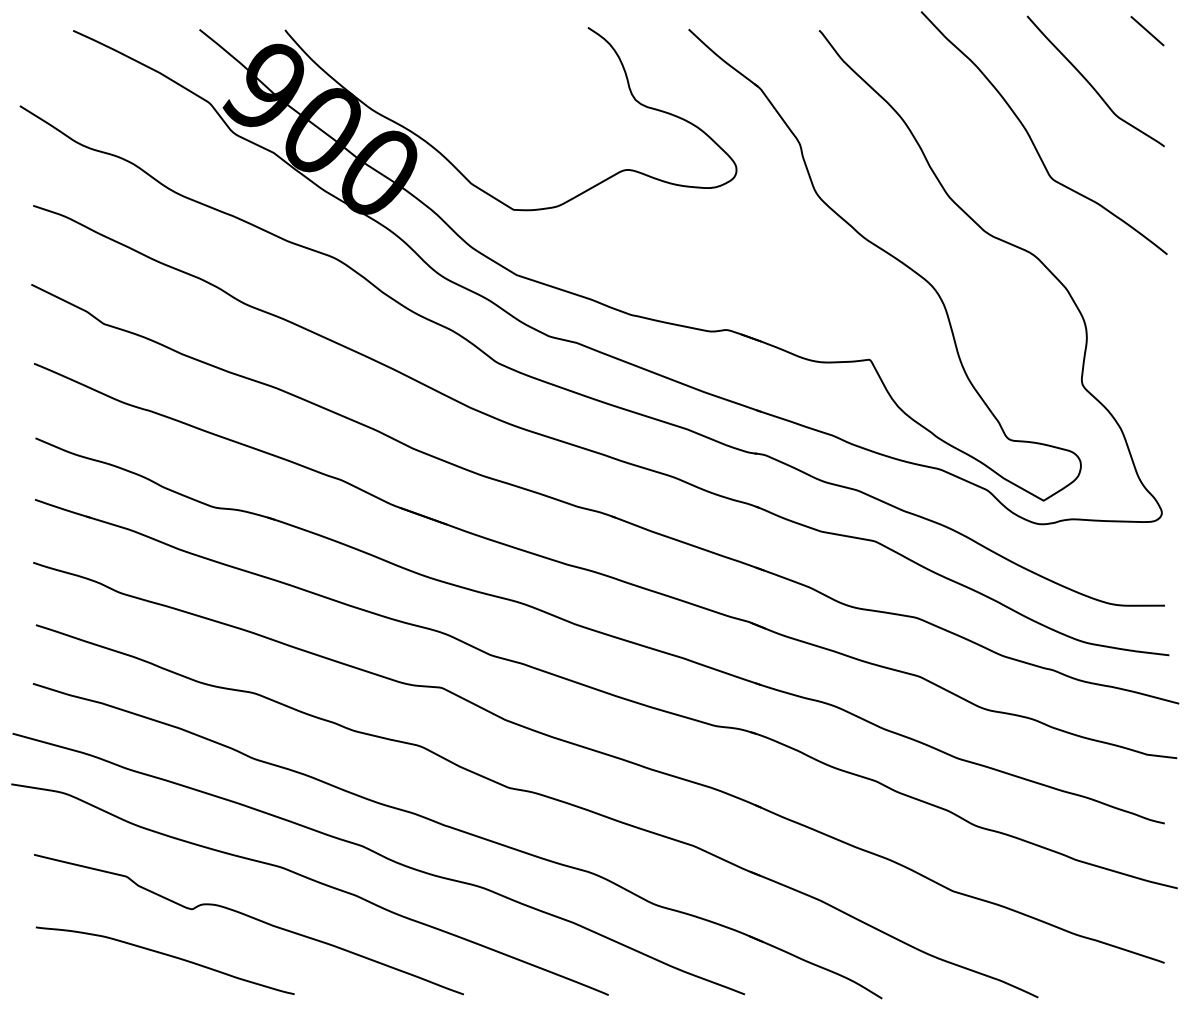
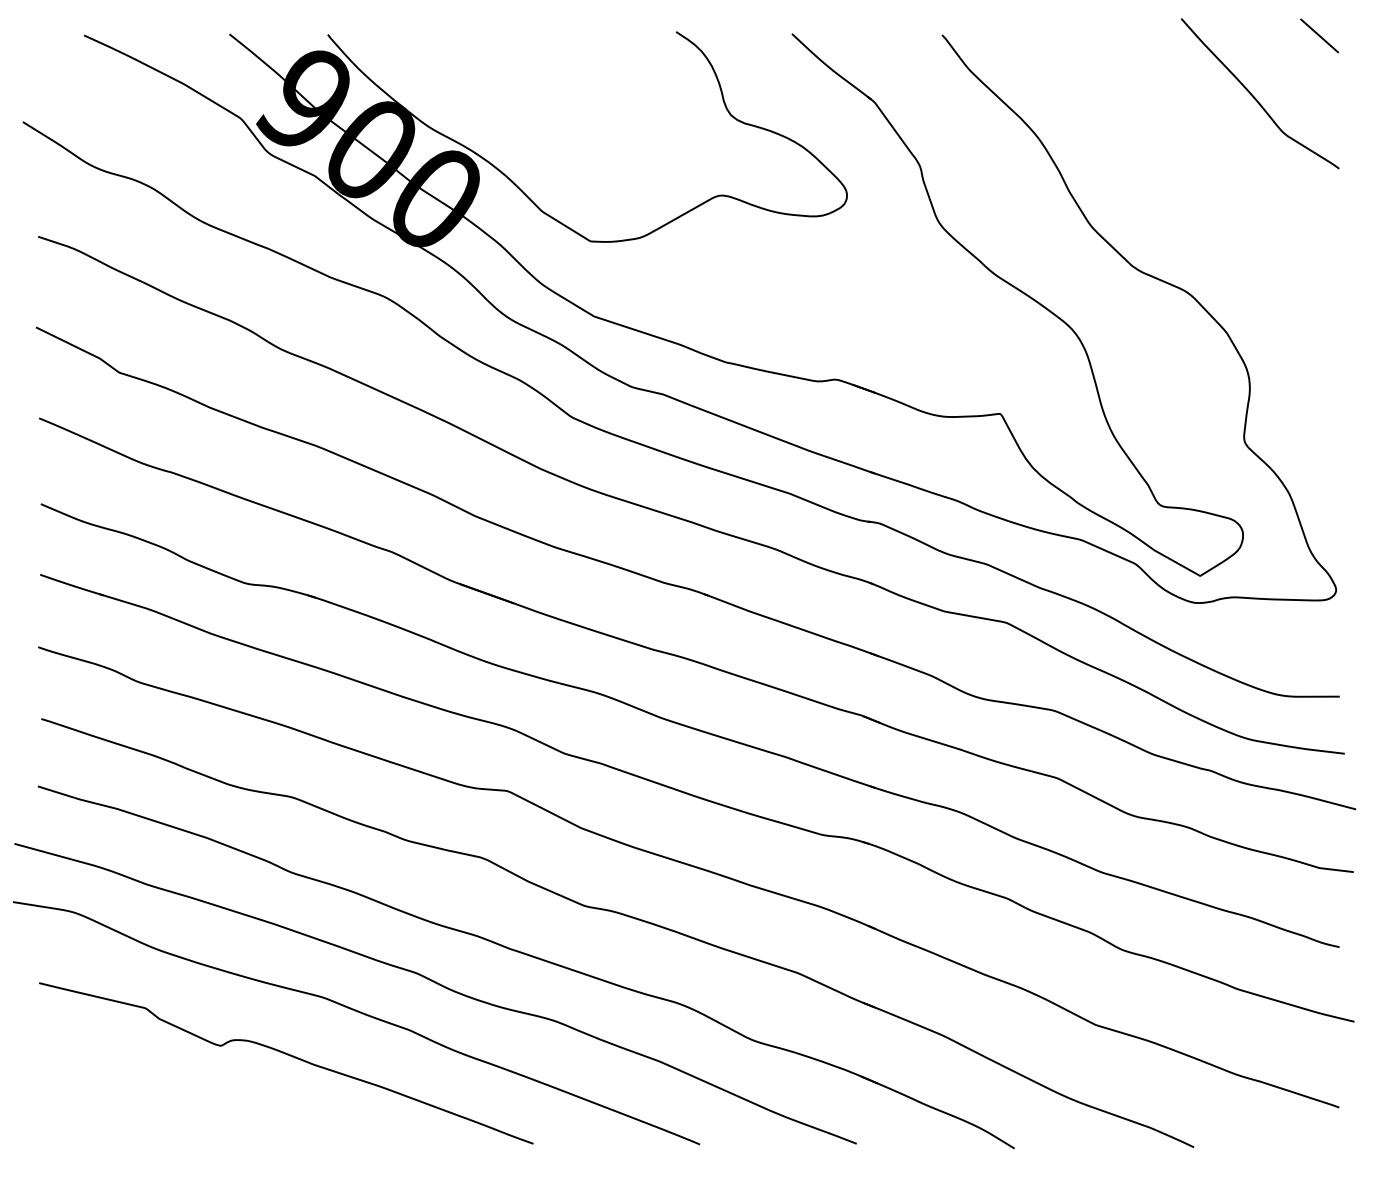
curve: (1032, 139) -> (1187, 160), removed
curve: (165, 955) -> (190, 1098), removed

